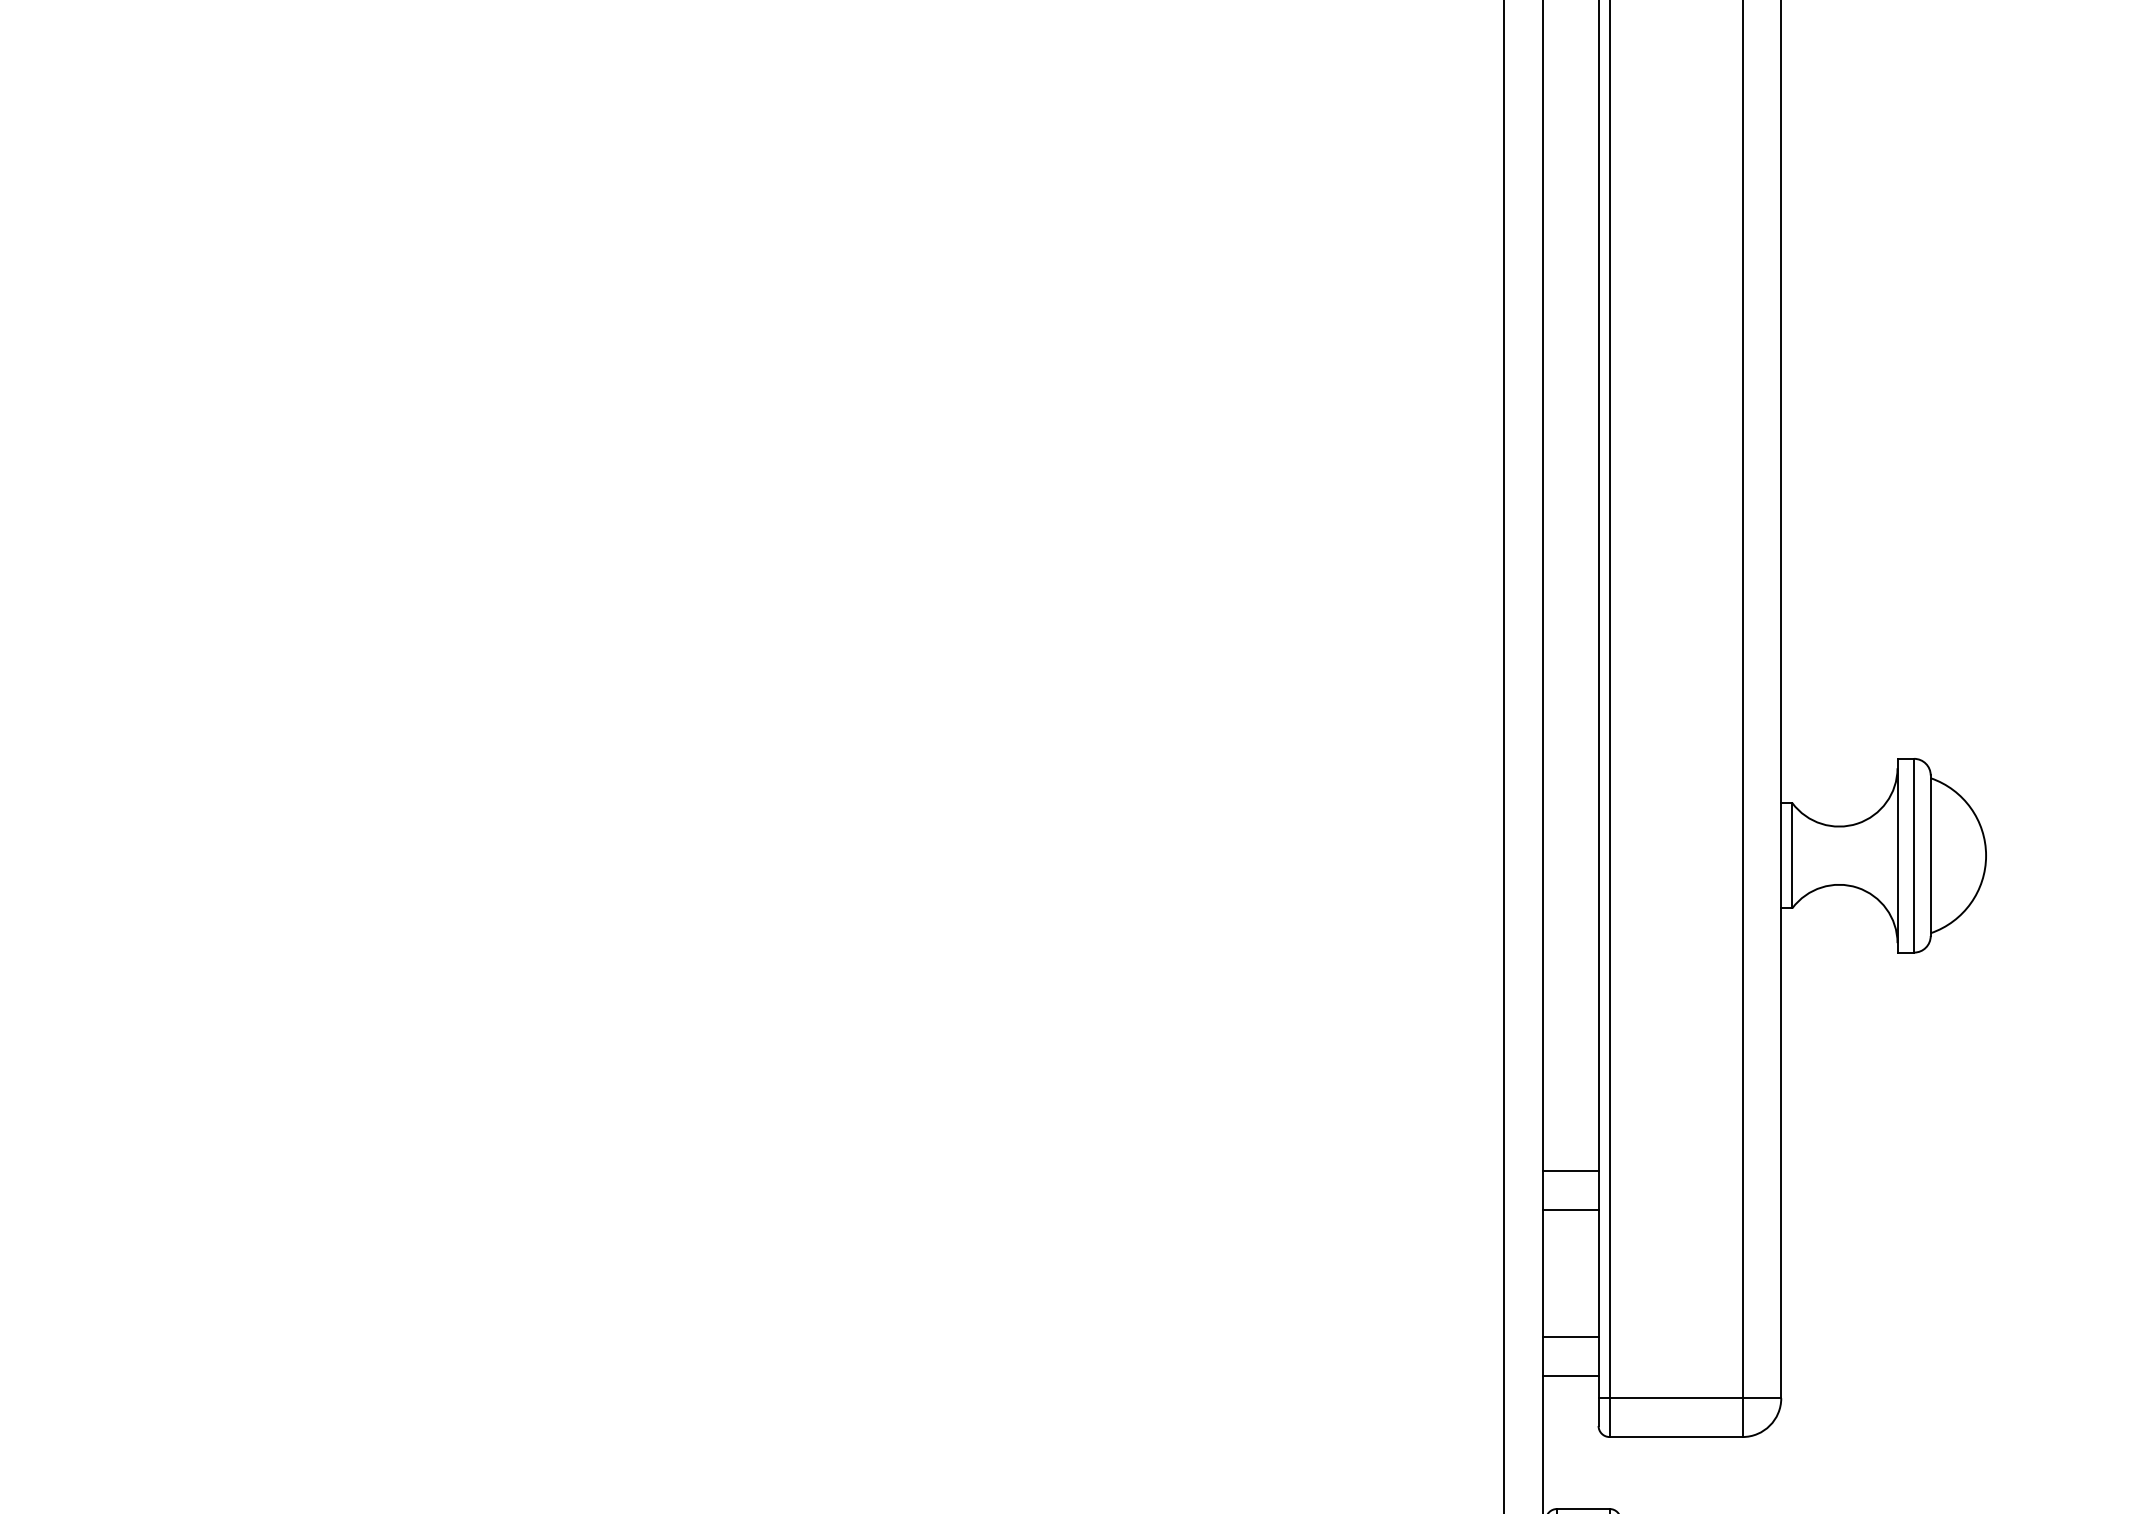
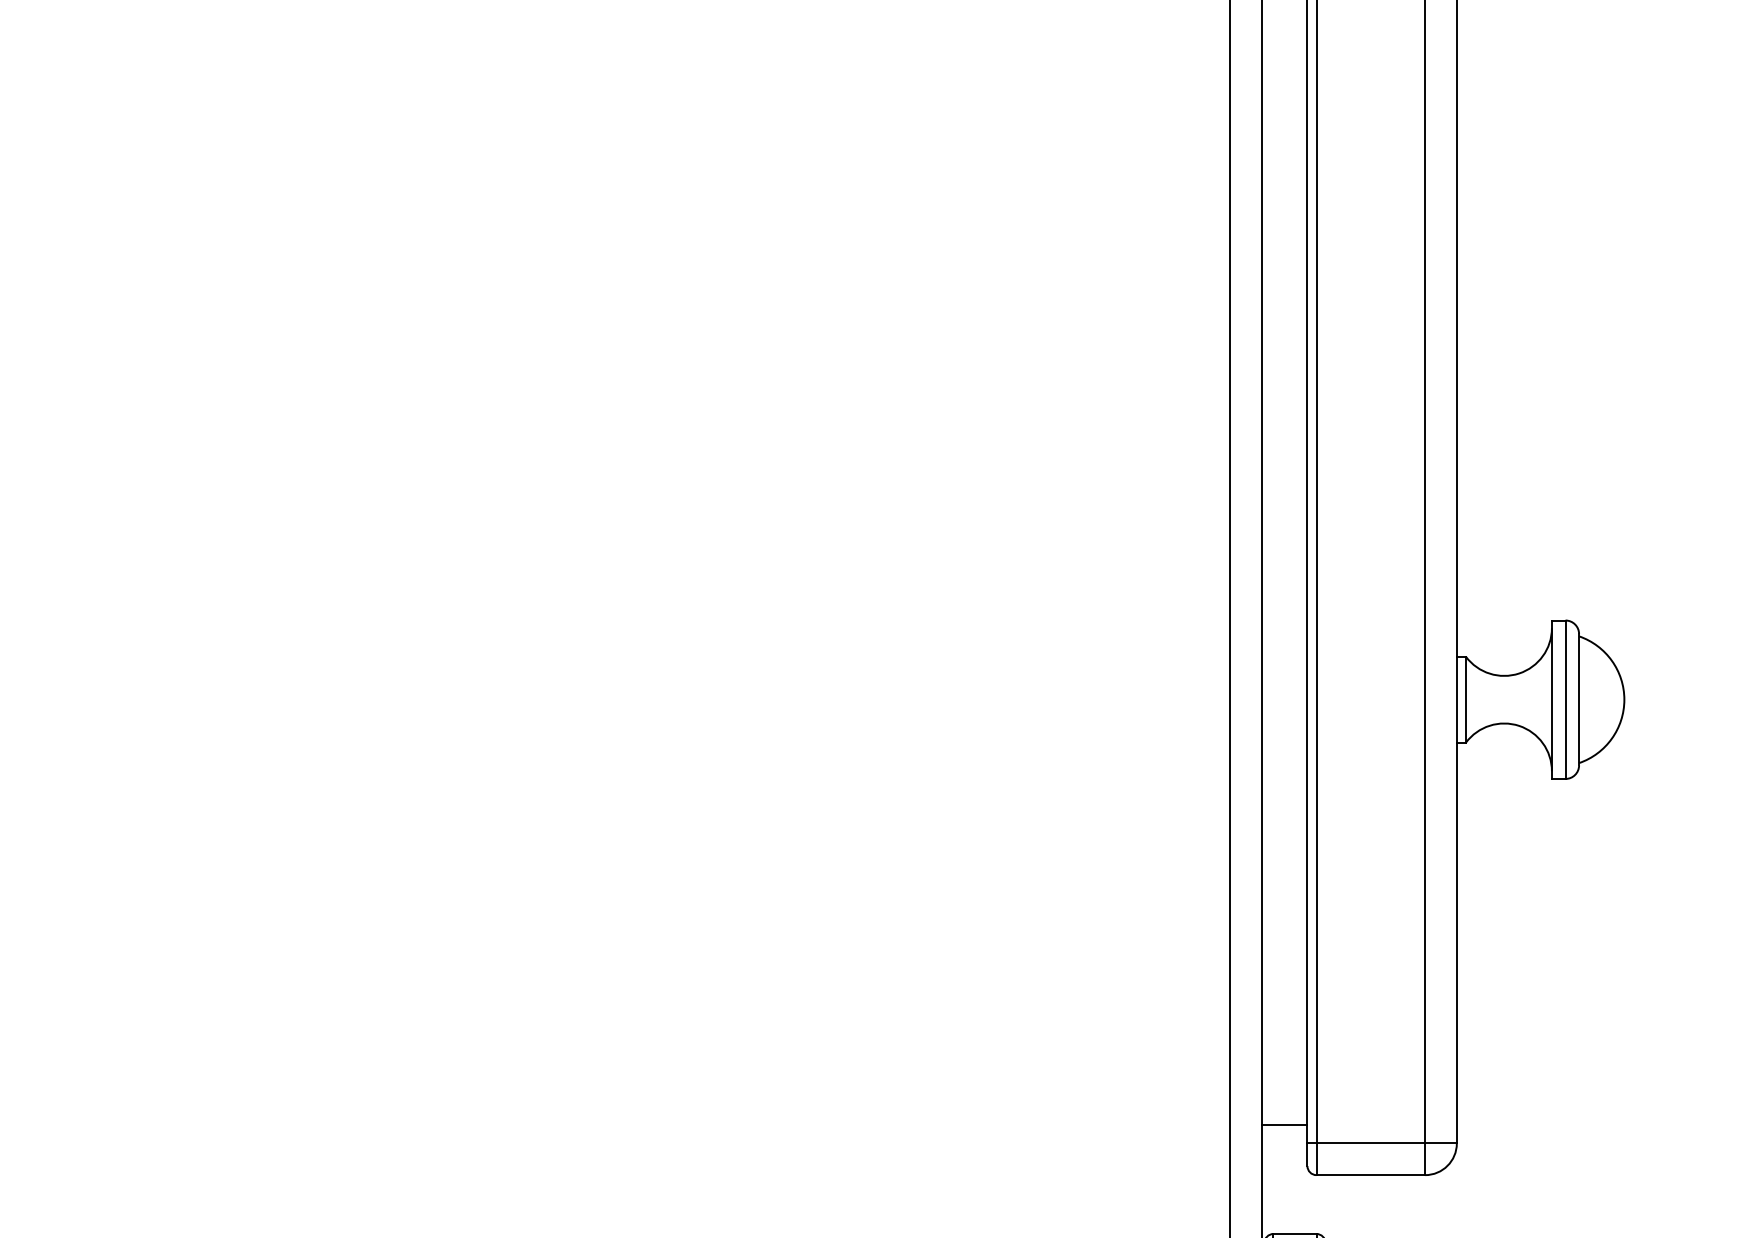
line: (1570, 1171) -> (1284, 957), removed
line: (1570, 1210) -> (1284, 989), removed
line: (1570, 1337) -> (1284, 1093), removed

